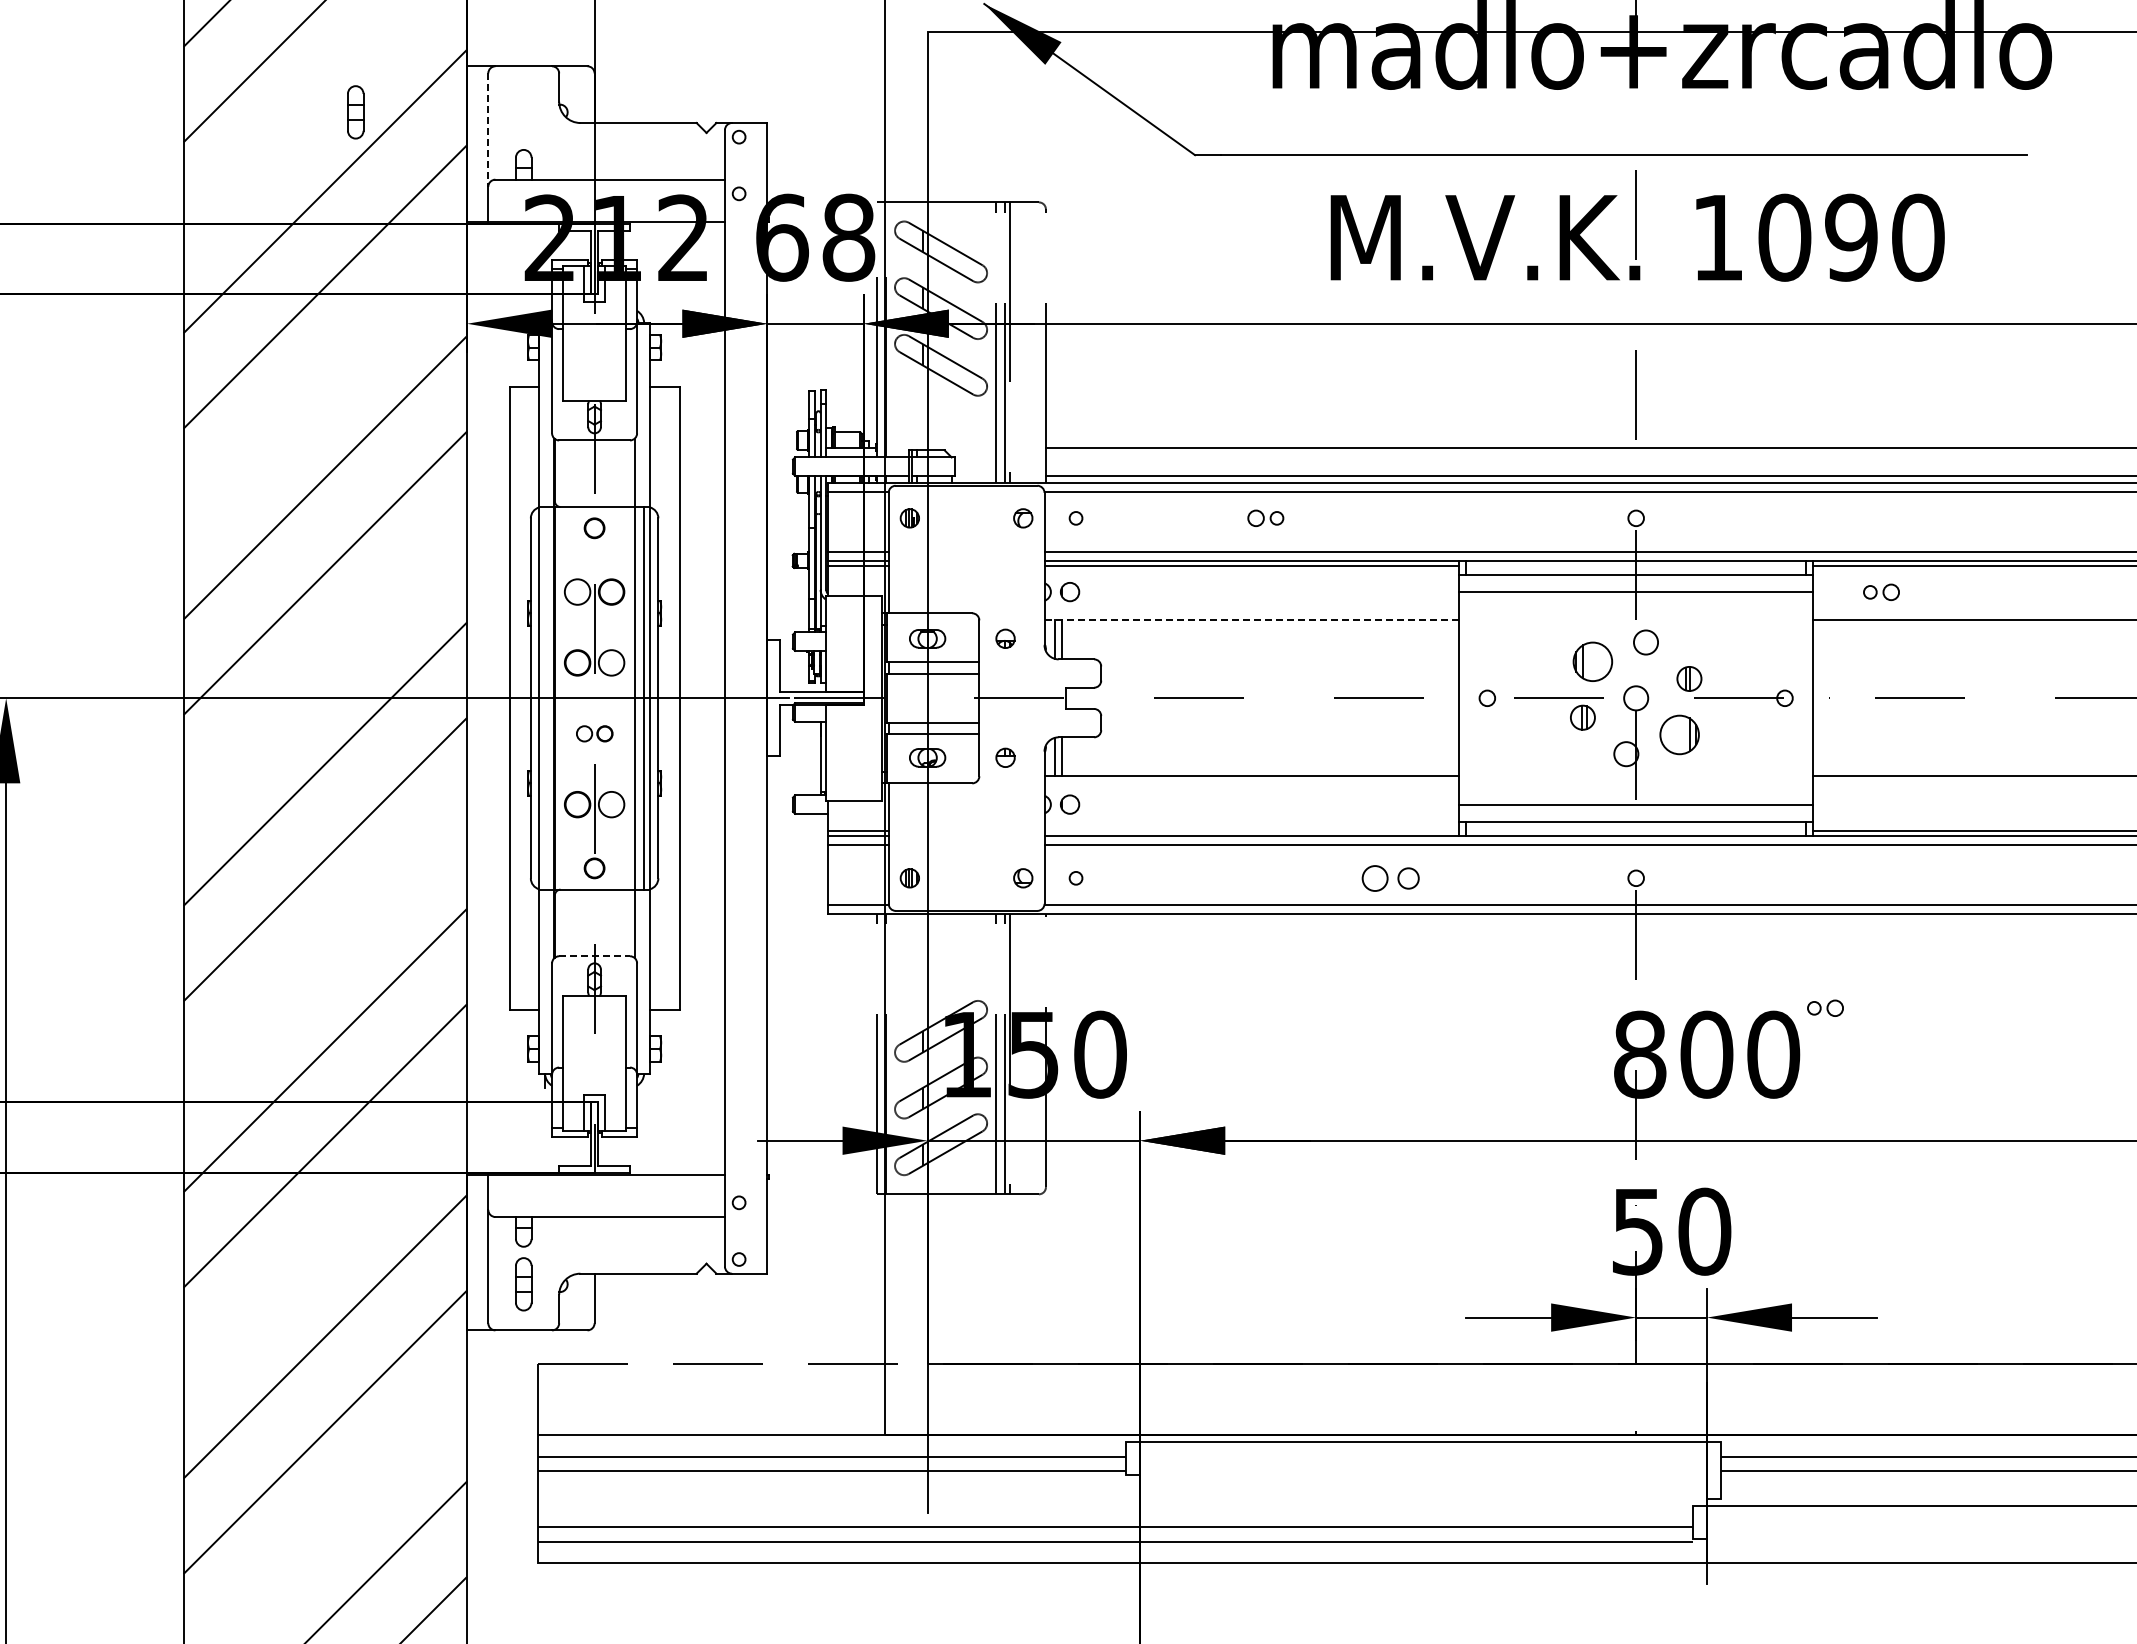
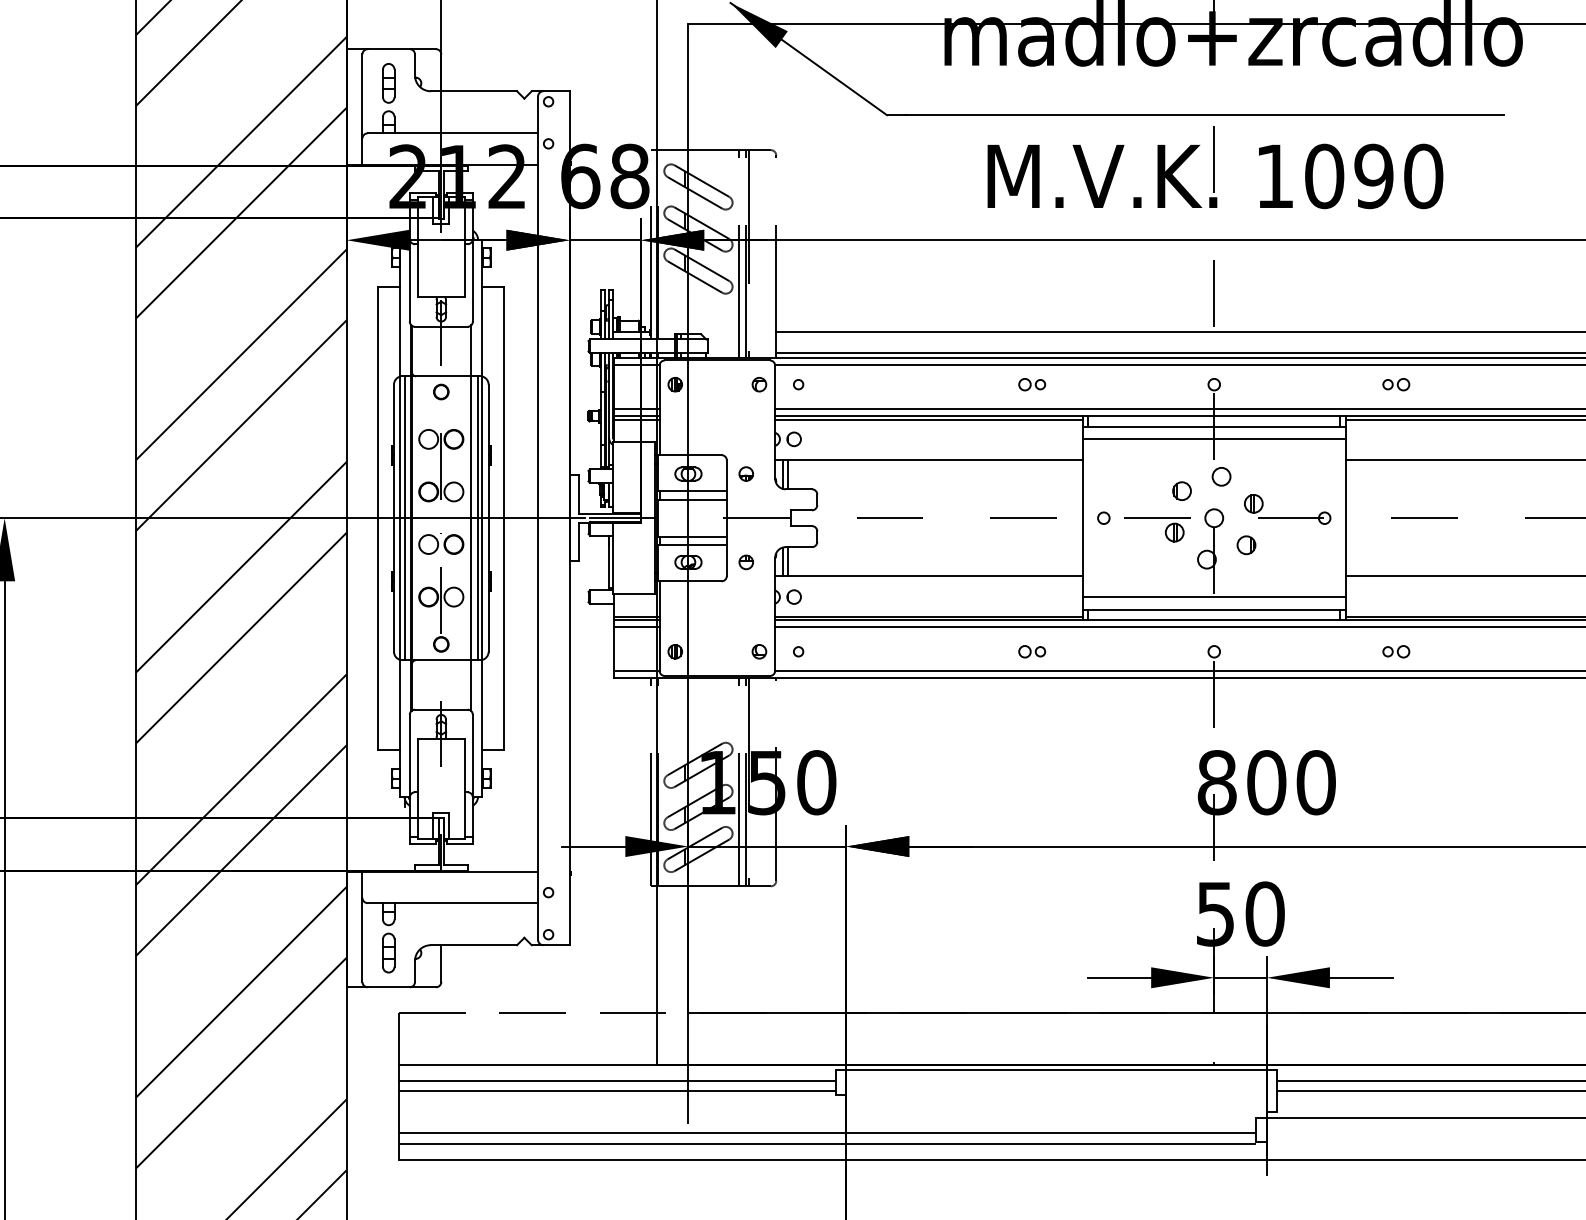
part: (355, 112) -> (388, 83), moved
line: (488, 130) -> (362, 96), dashed -> solid
part: (1265, 517) -> (1031, 384), moved
part: (1881, 591) -> (1396, 384), moved
line: (1252, 620) -> (929, 460), dashed -> solid
part: (1592, 661) -> (1181, 490), size x0.62
line: (545, 698) -> (404, 518), added
part: (594, 733) -> (441, 544), size x1.67
part: (1679, 734) -> (1246, 545), size x0.62
line: (1251, 830) -> (928, 616), added
part: (1390, 877) -> (1031, 651), size x0.62
line: (595, 956) -> (441, 709), dashed -> solid
part: (1825, 1007) -> (1396, 651), moved

